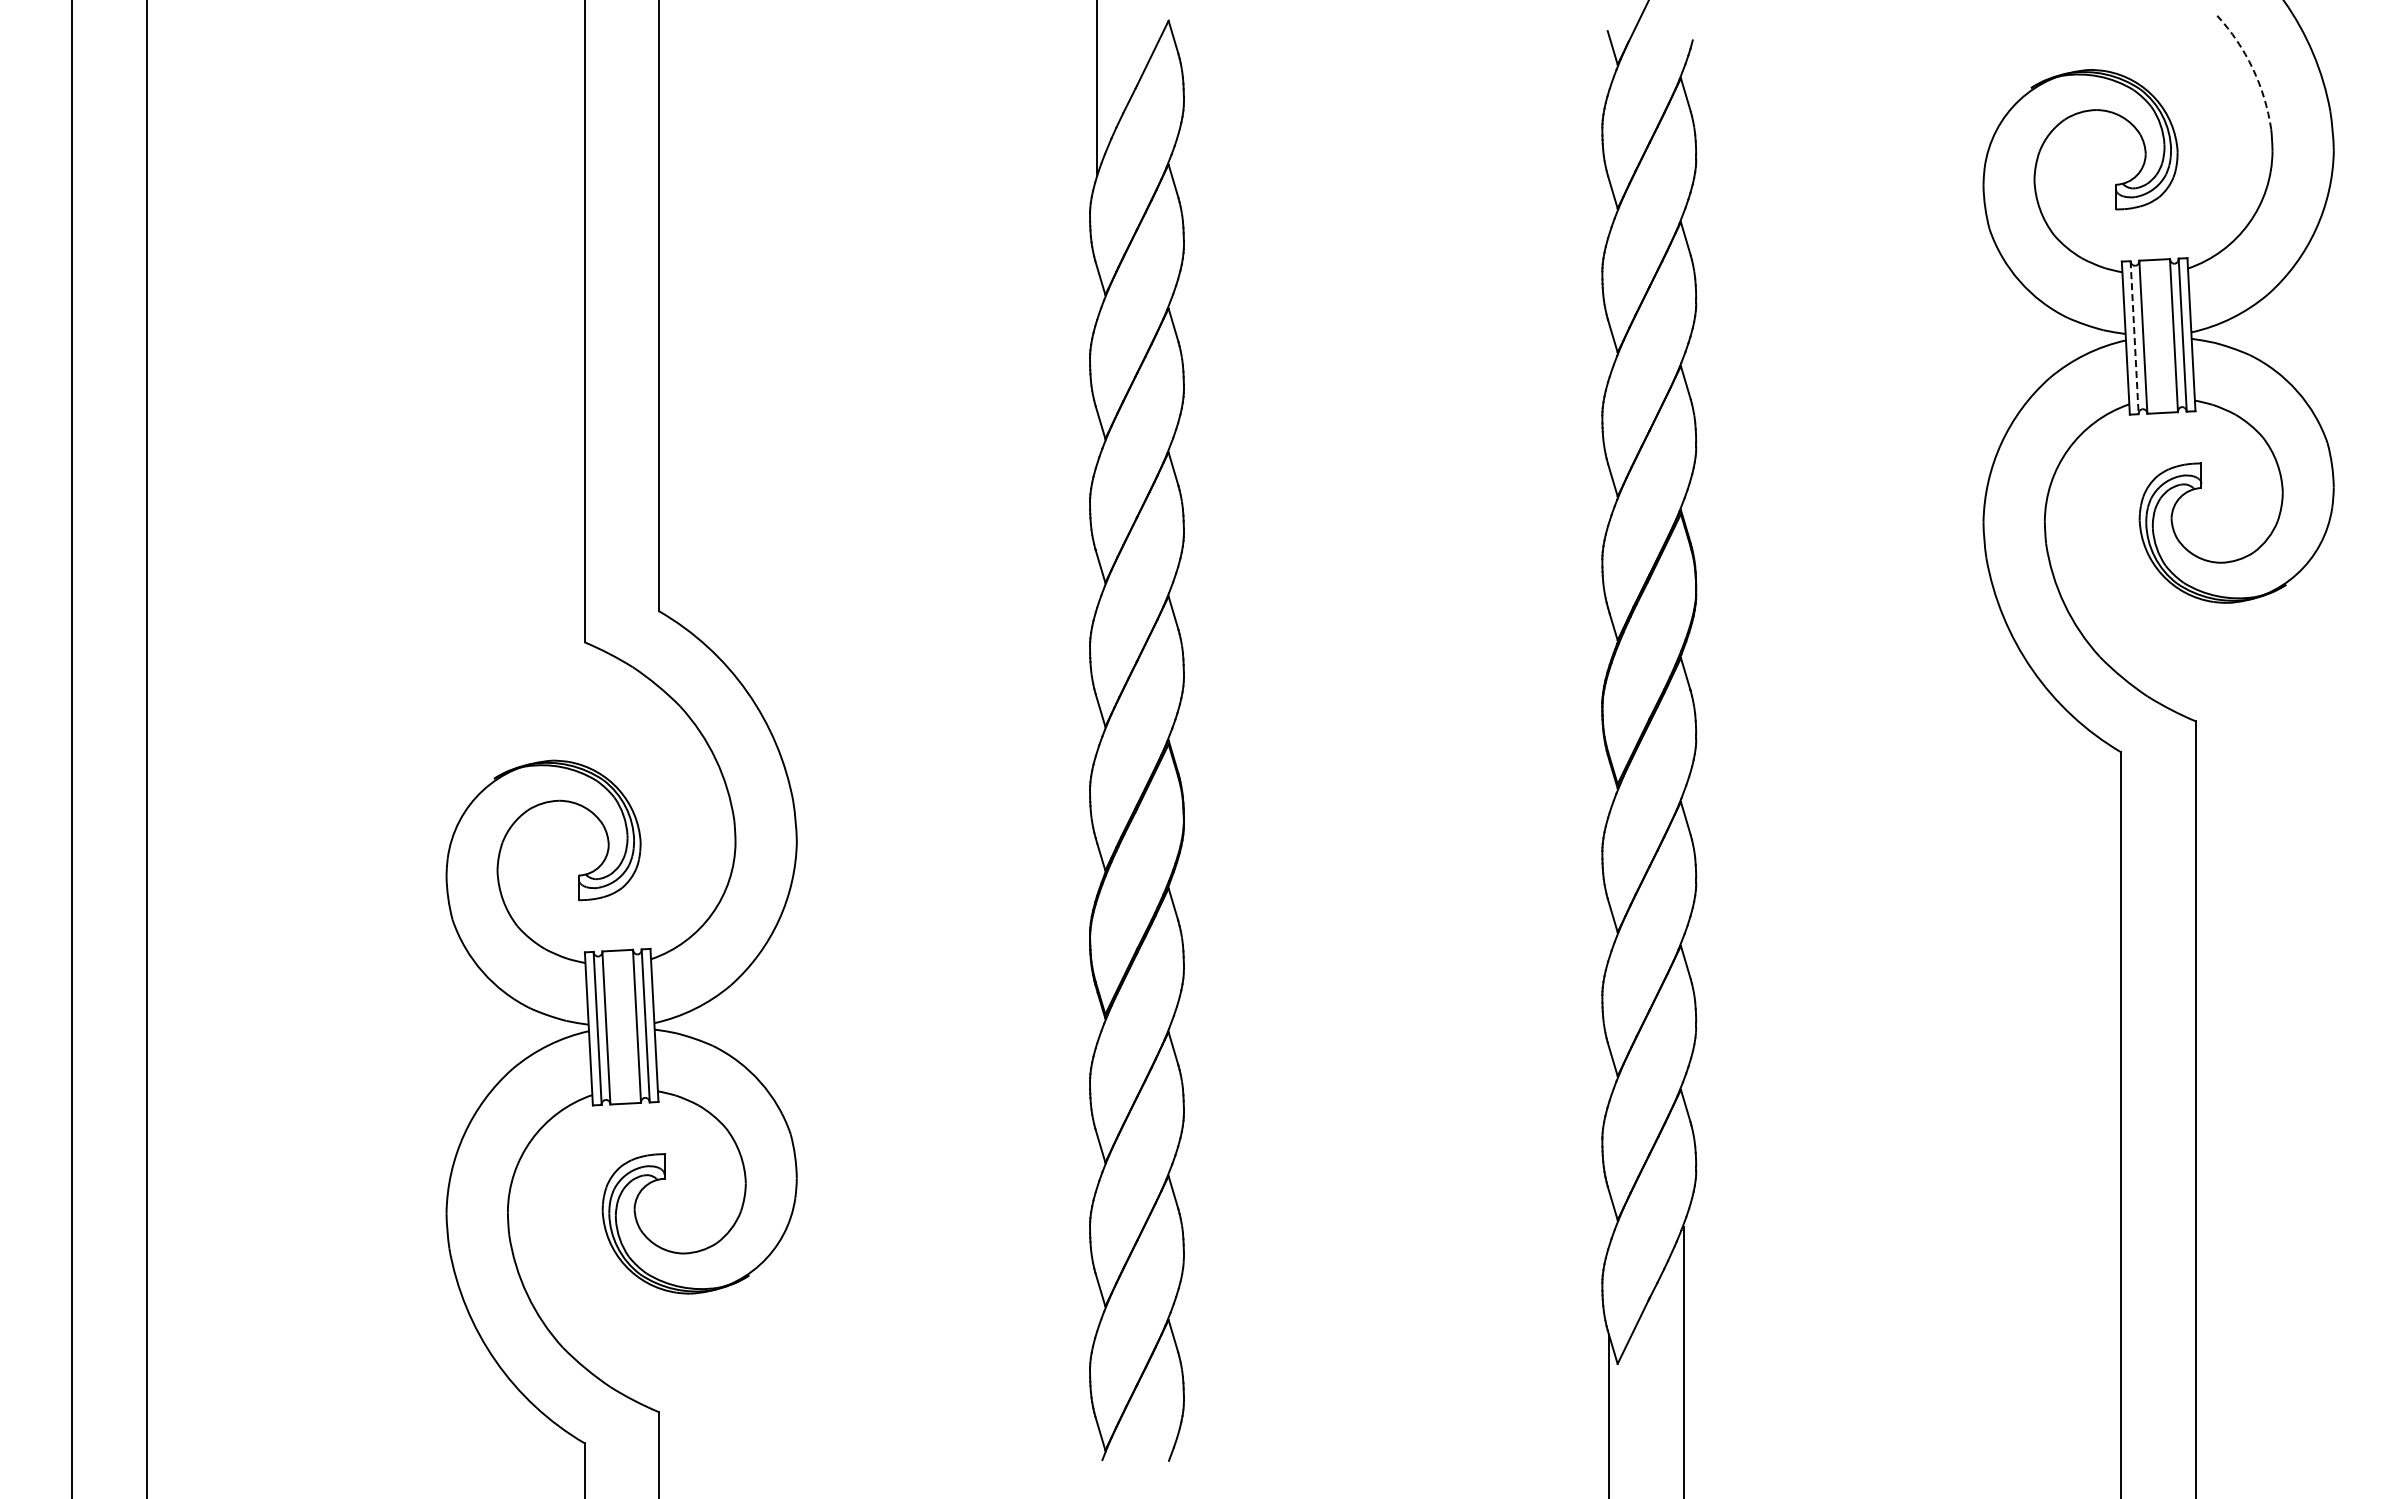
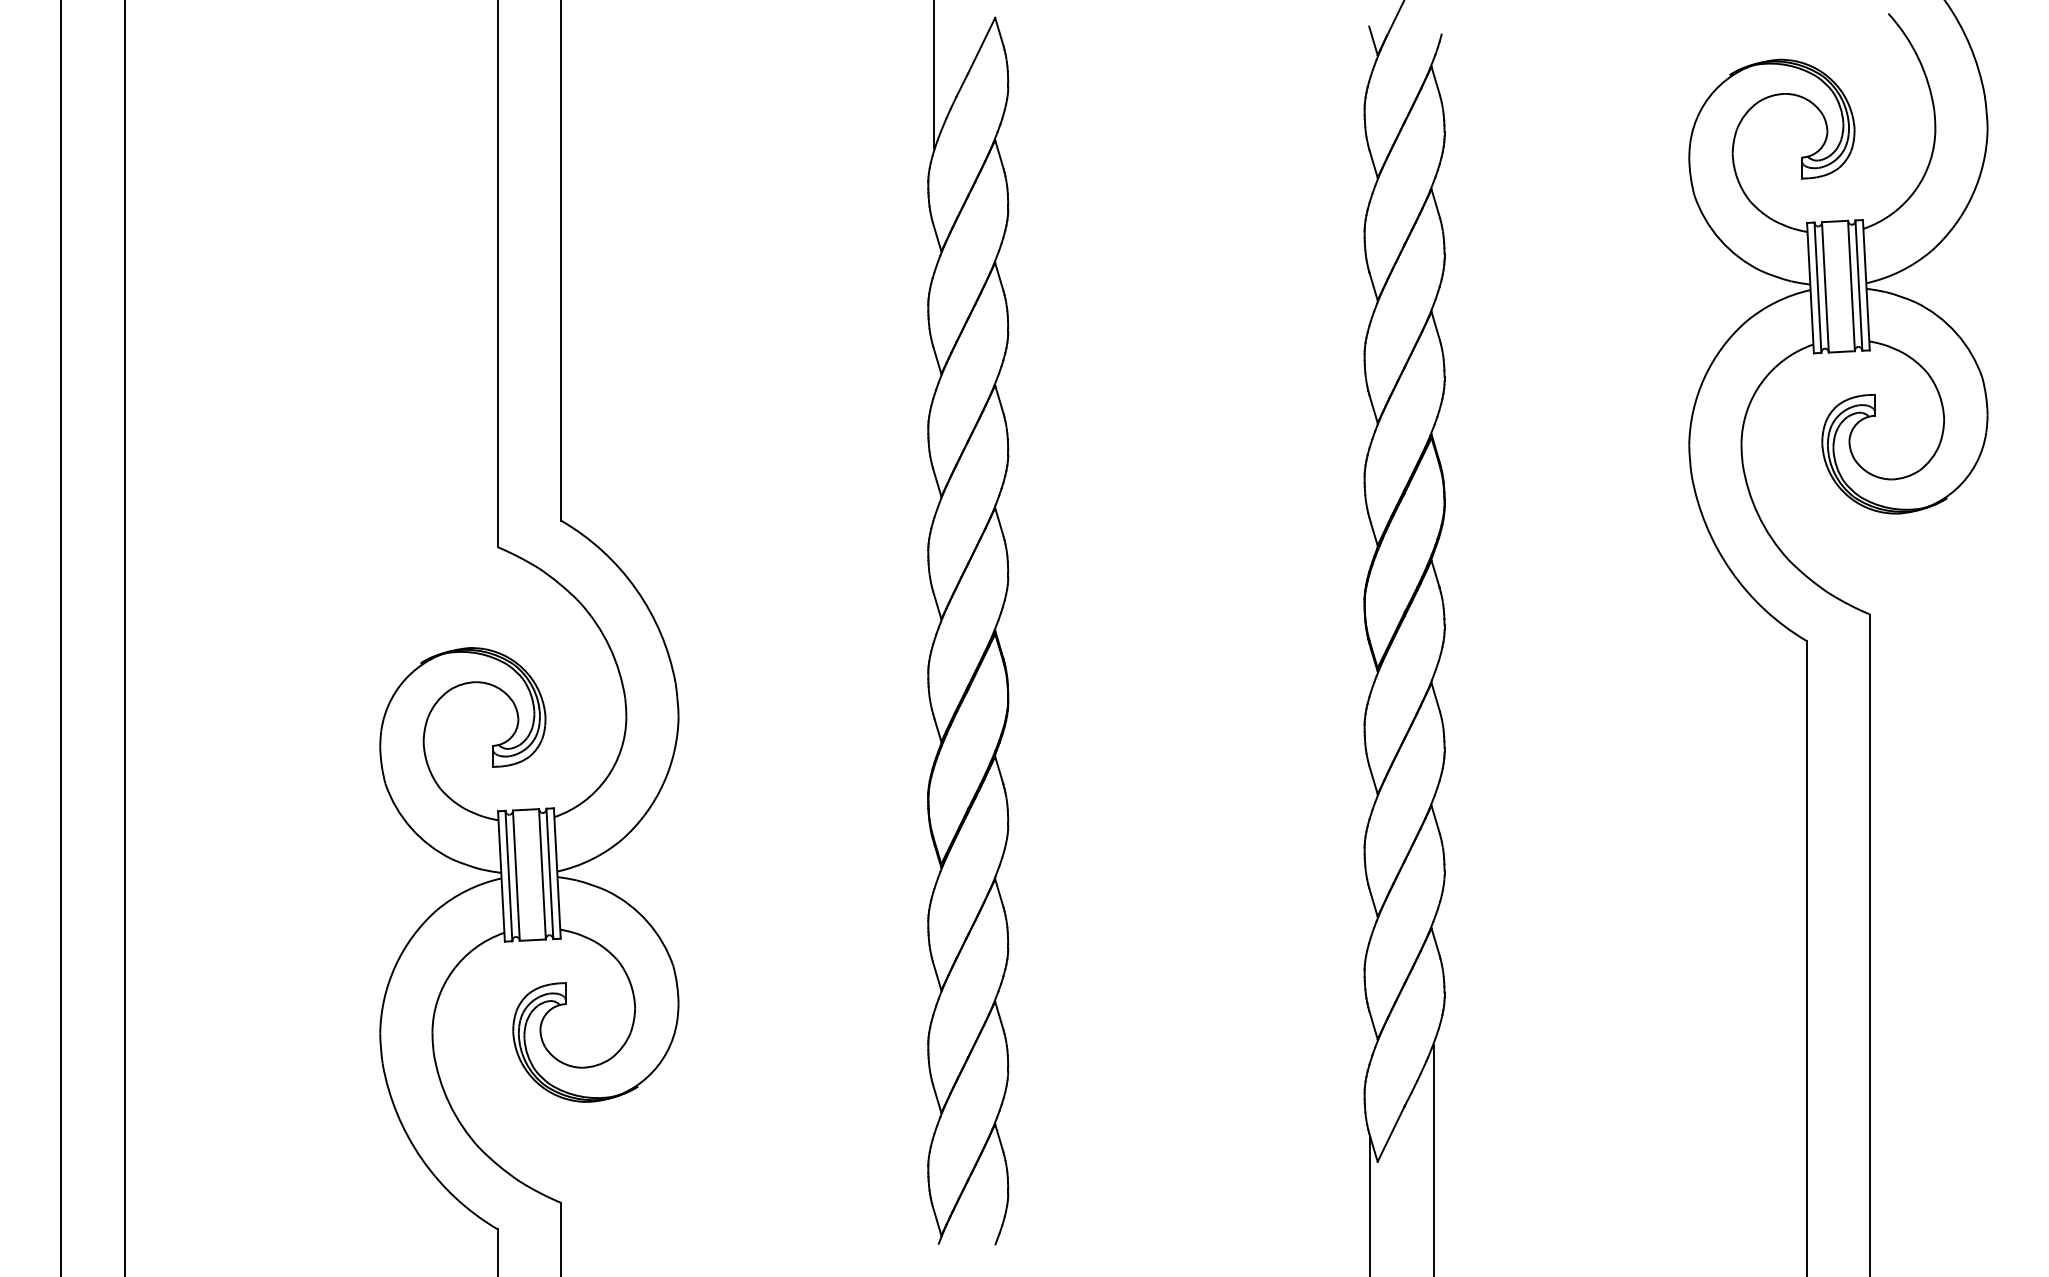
arc: (2252, 68) -> (1918, 58), dashed -> solid
line: (2134, 337) -> (1817, 287), dashed -> solid

